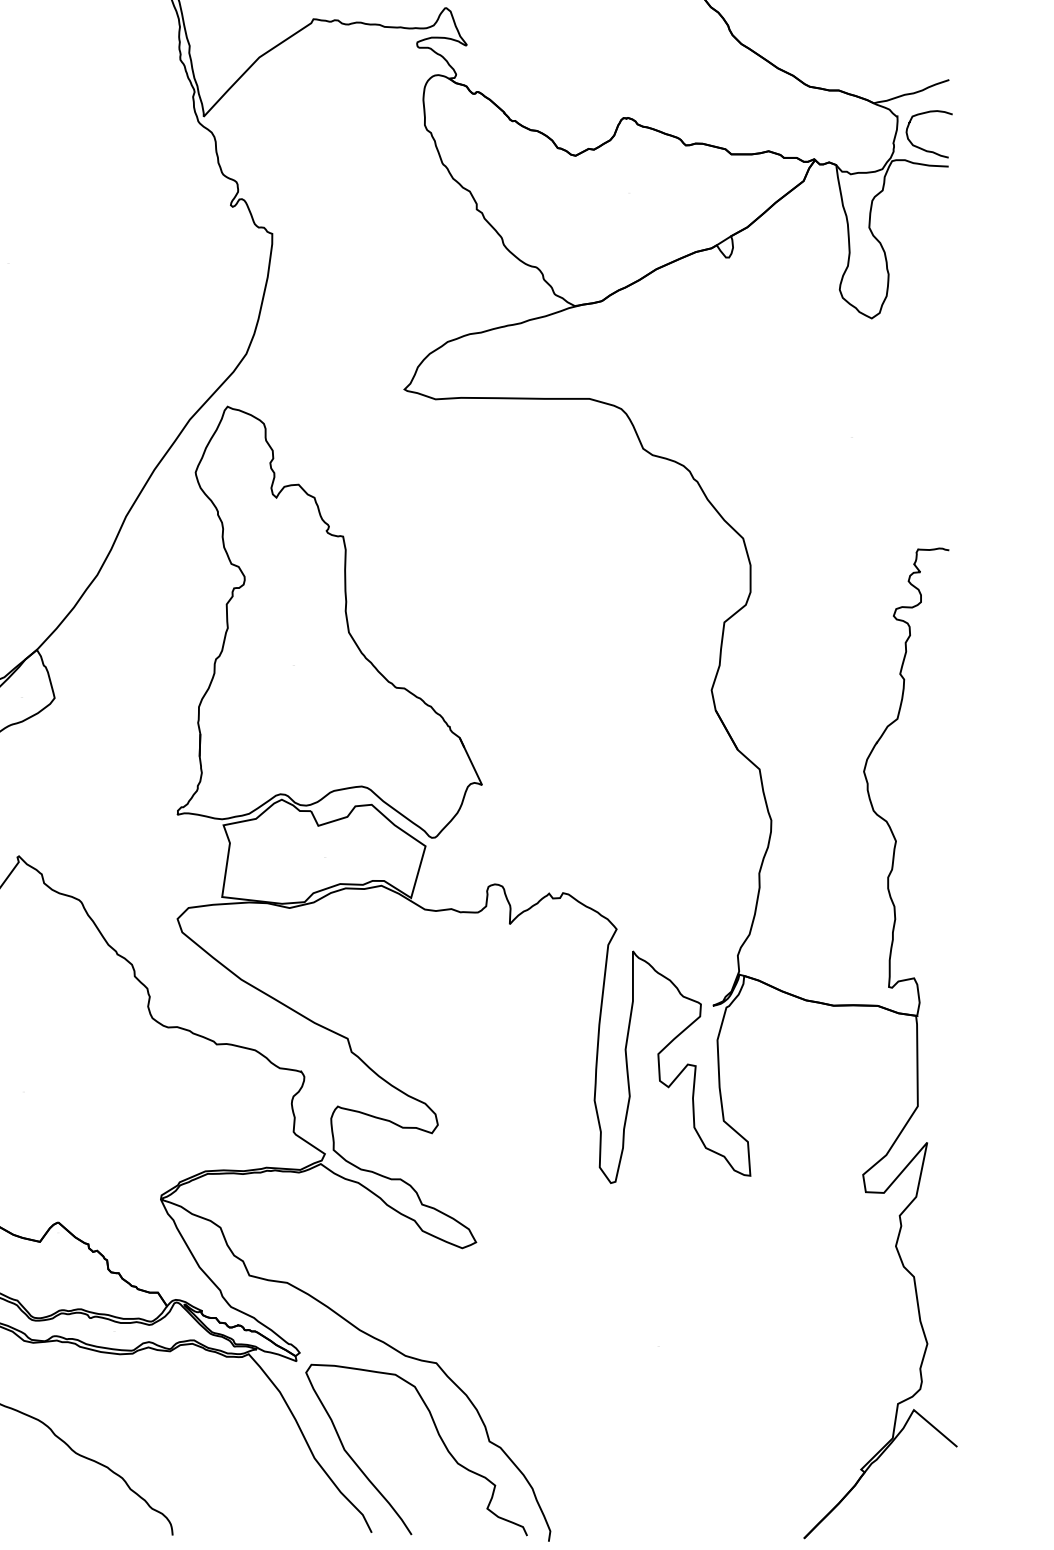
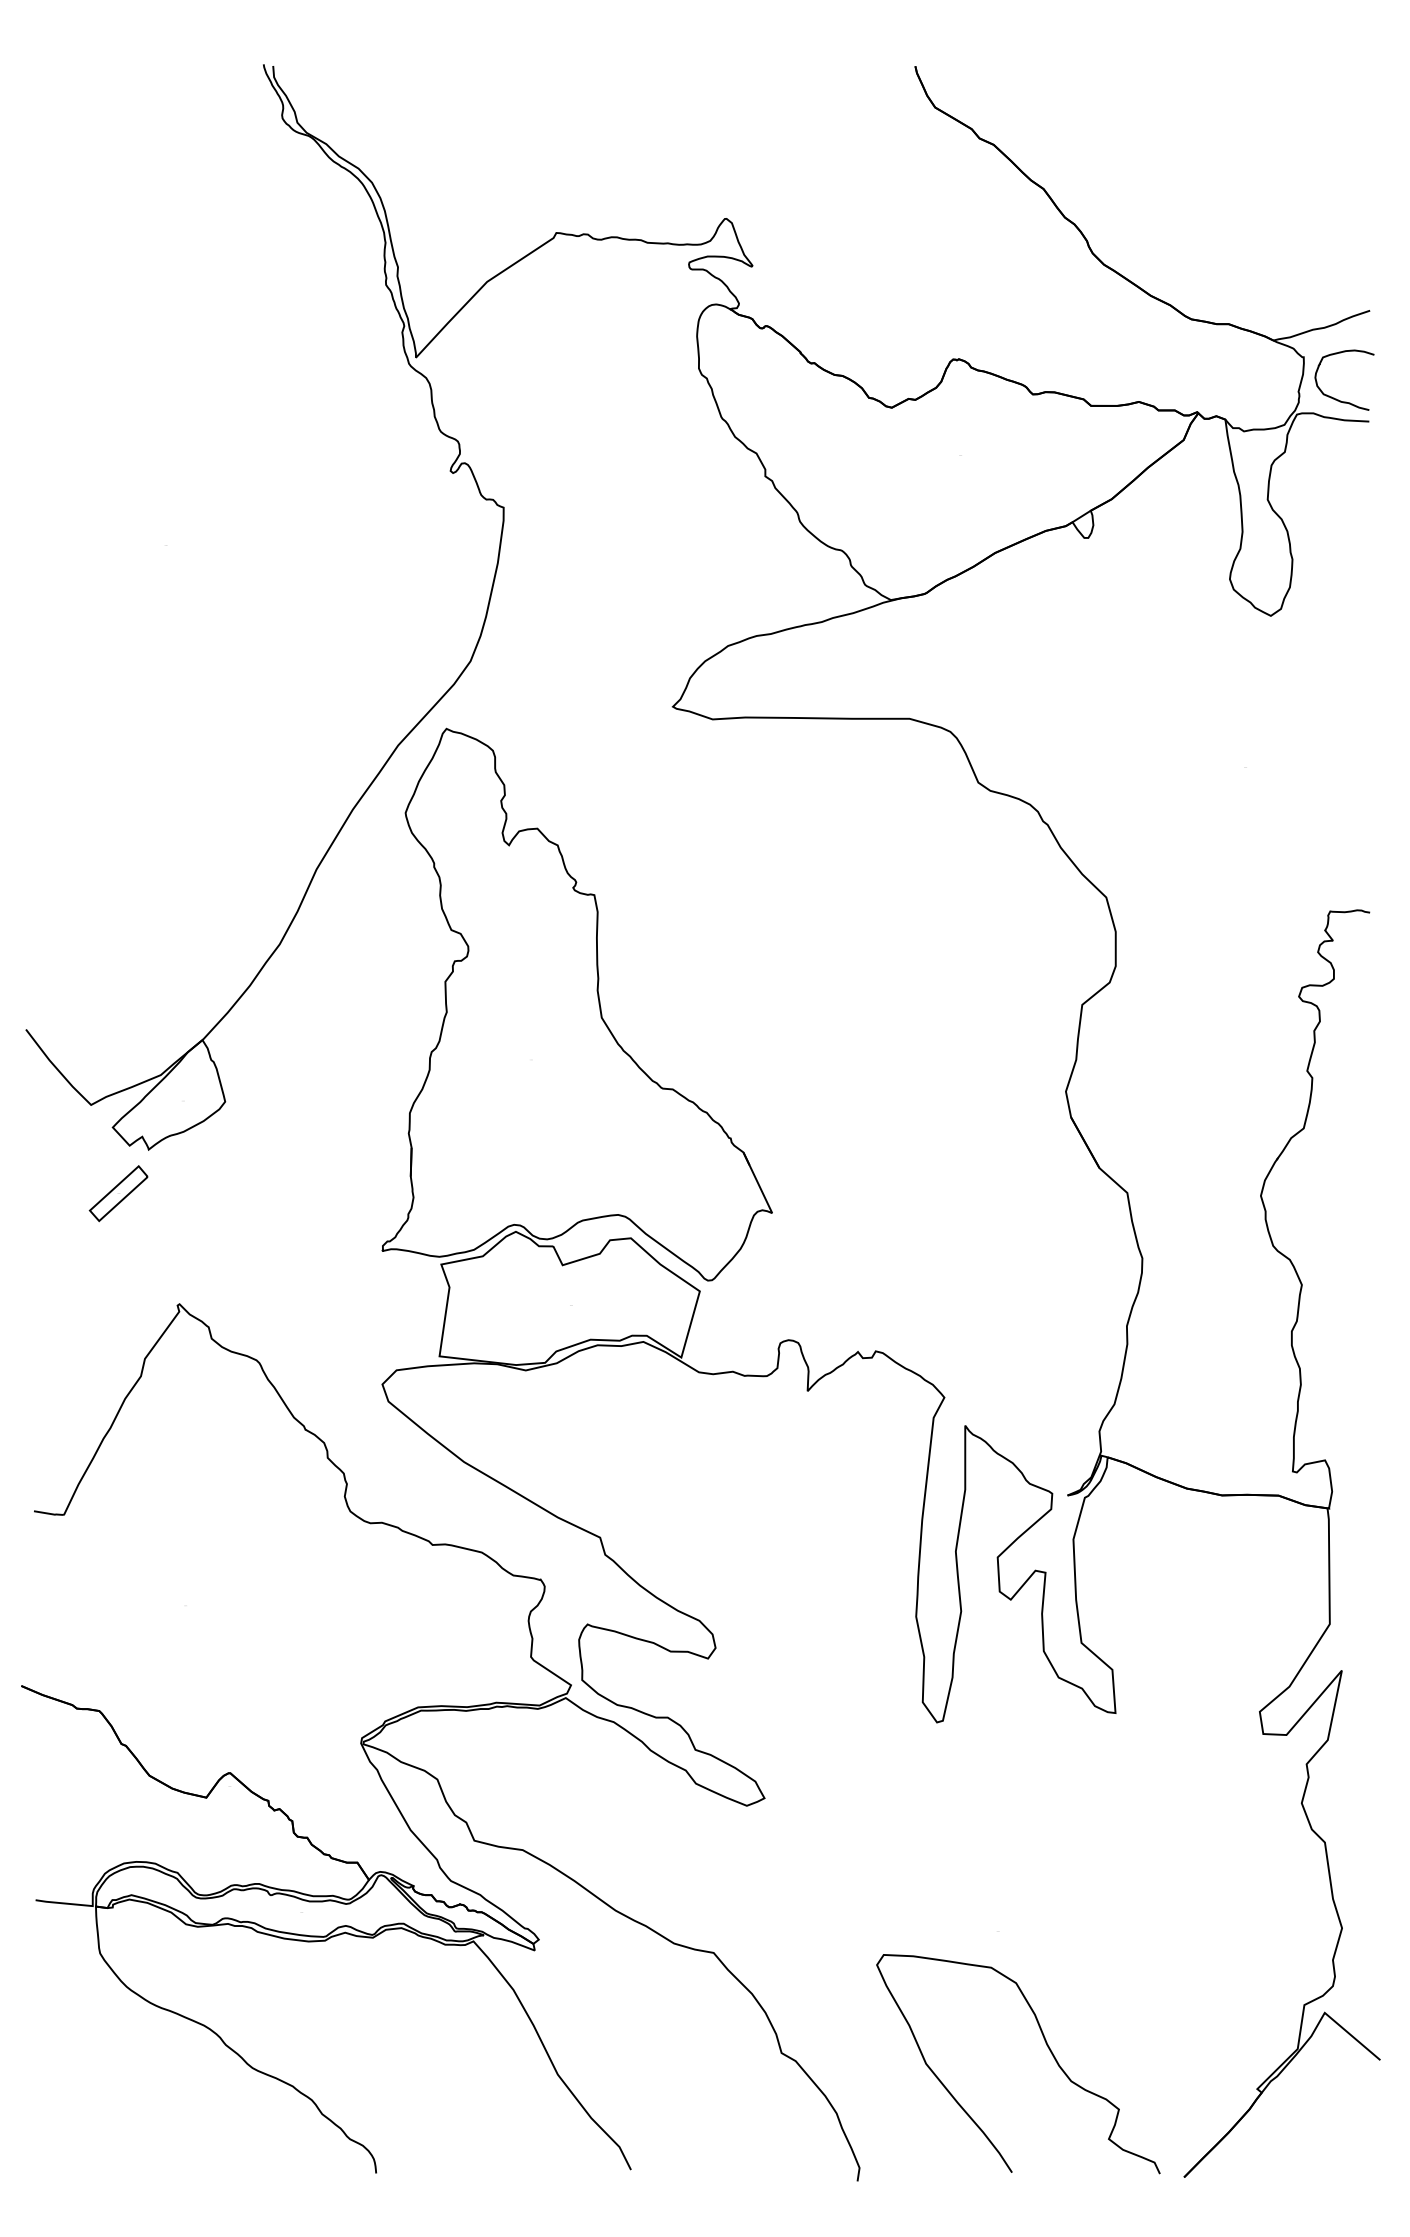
curve: (440, 1438) -> (1048, 2049), moved

